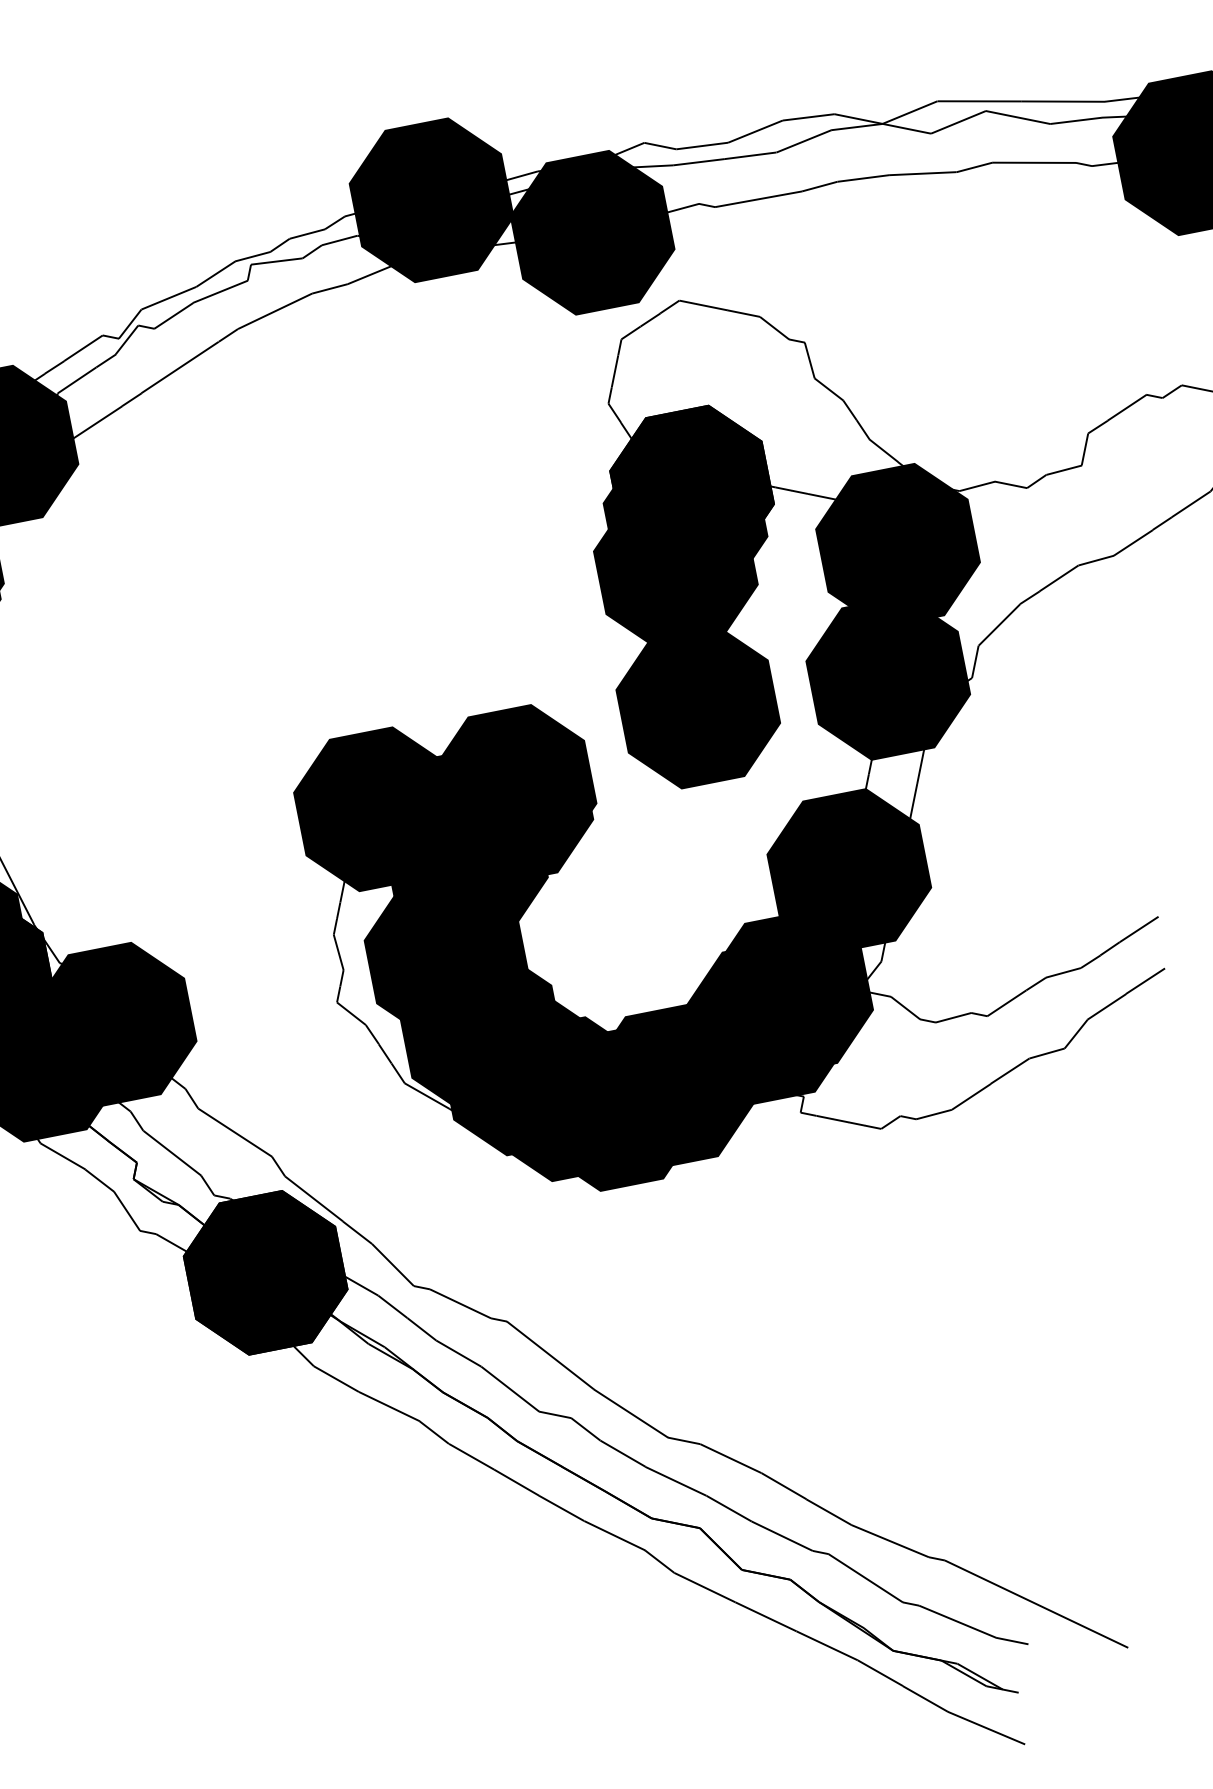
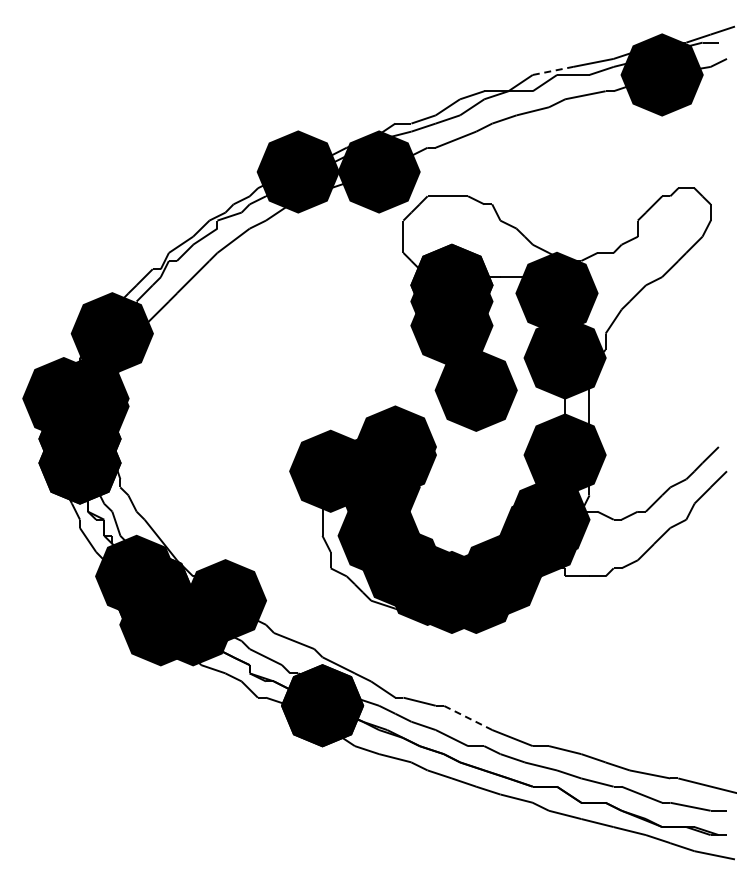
line: (978, 100) -> (552, 70), solid -> dashed
line: (549, 1354) -> (467, 717), solid -> dashed

